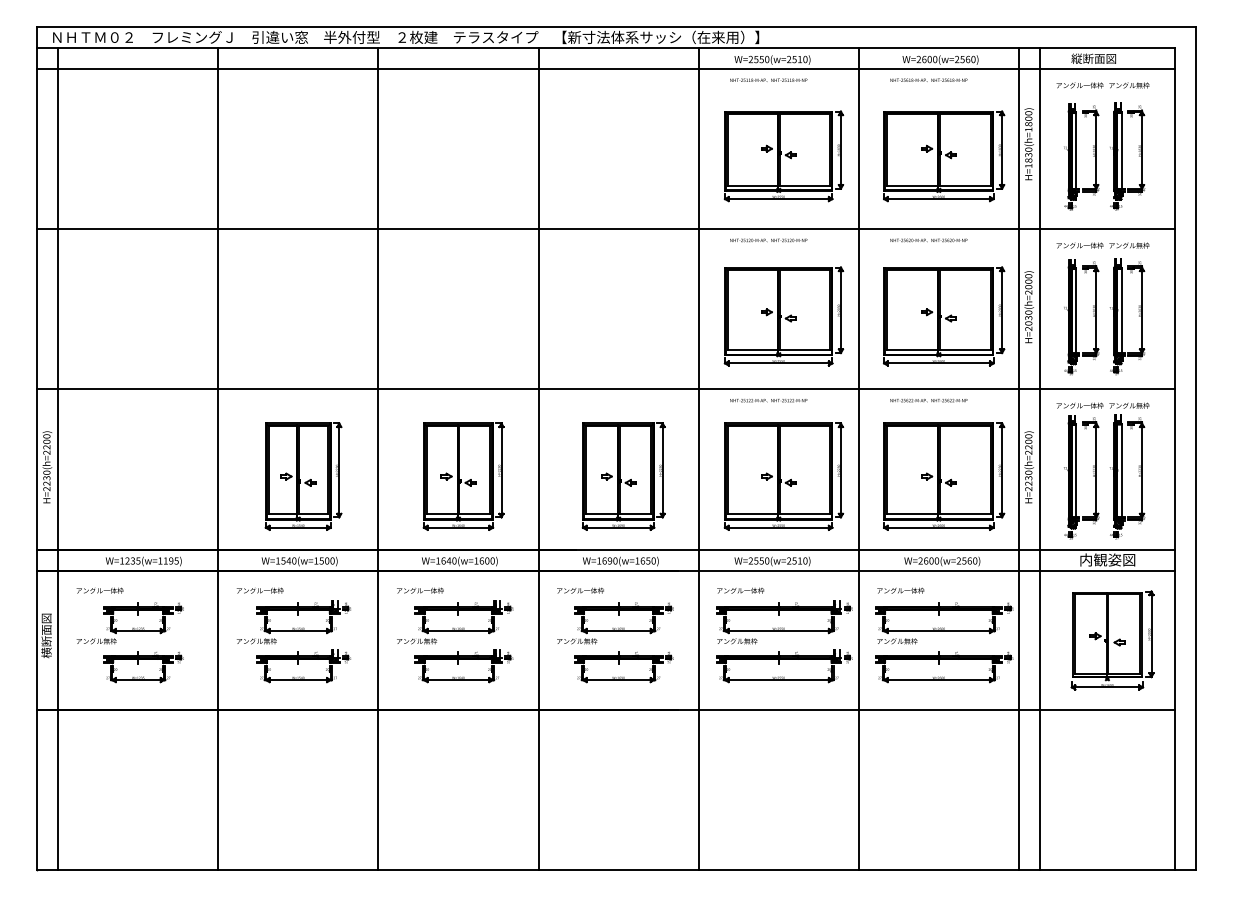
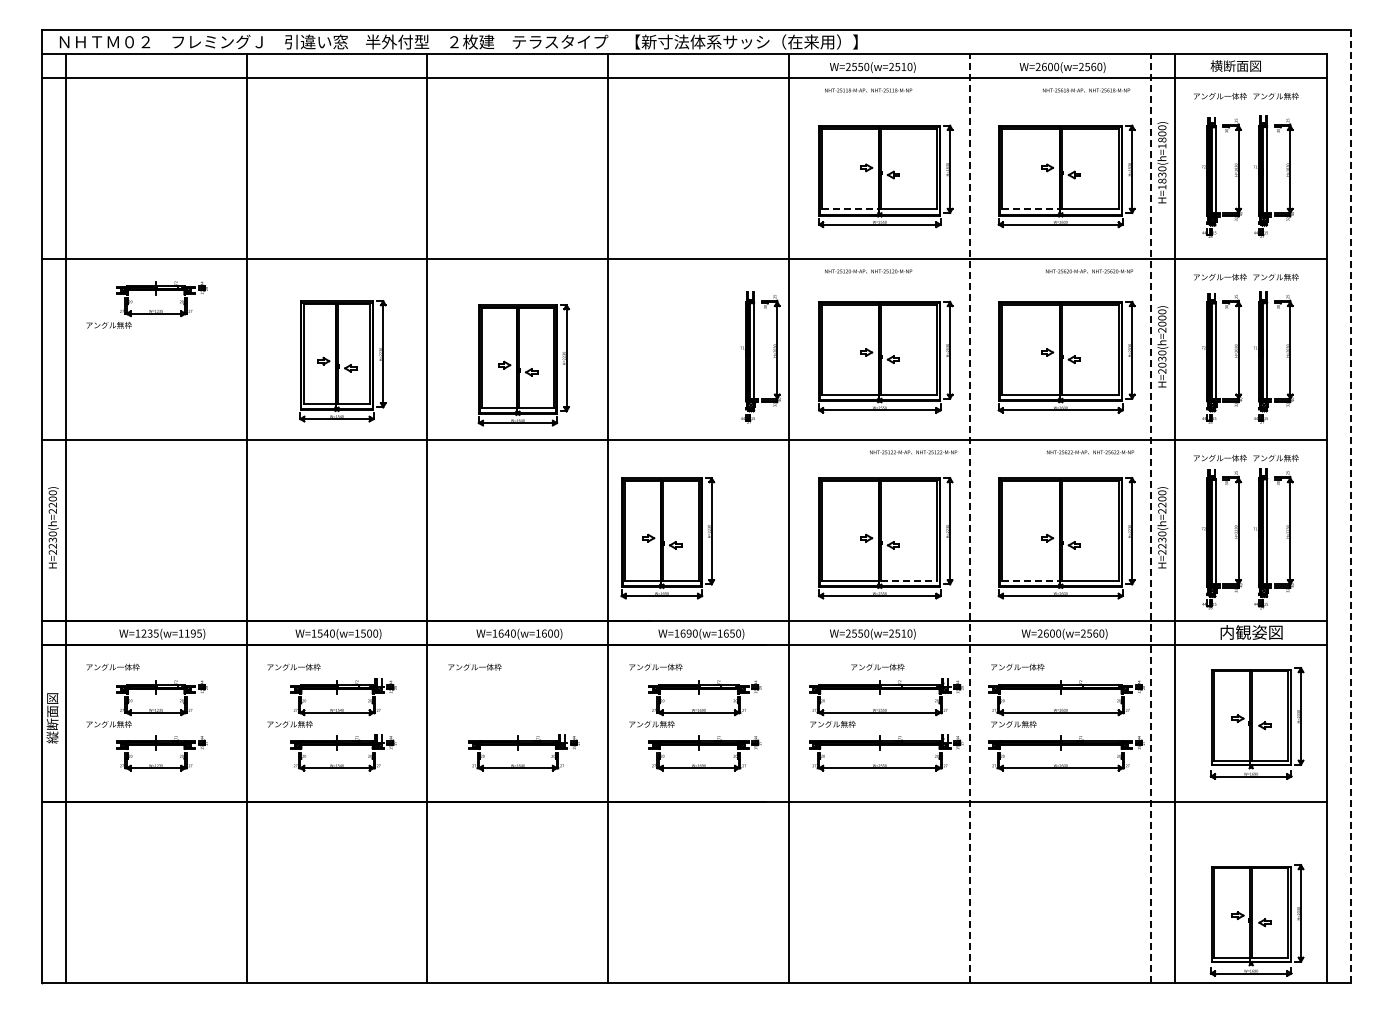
text: (1076, 58) -> (1216, 65), 縦断面図 -> 横断面図
text: (928, 80) -> (1086, 90), moved
line: (753, 185) -> (851, 209), solid -> dashed
line: (912, 185) -> (1030, 209), solid -> dashed
text: (928, 240) -> (1089, 271), moved
part: (132, 275) -> (149, 310), added
part: (673, 316) -> (760, 357), added
text: (768, 400) -> (913, 452), moved
text: (928, 400) -> (1090, 452), moved
line: (1196, 448) -> (1351, 506), solid -> dashed
line: (858, 458) -> (970, 517), solid -> dashed
line: (1019, 458) -> (1151, 517), solid -> dashed
part: (303, 476) -> (342, 361), moved
part: (463, 476) -> (523, 365), moved
part: (623, 476) -> (667, 538), moved
line: (805, 513) -> (909, 580), solid -> dashed
line: (912, 513) -> (1030, 580), solid -> dashed
text: (740, 590) -> (877, 666), moved
part: (454, 628) -> (513, 709), removed
text: (46, 652) -> (52, 737), 横断面図 -> 縦断面図
part: (1112, 814) -> (1256, 920), added

